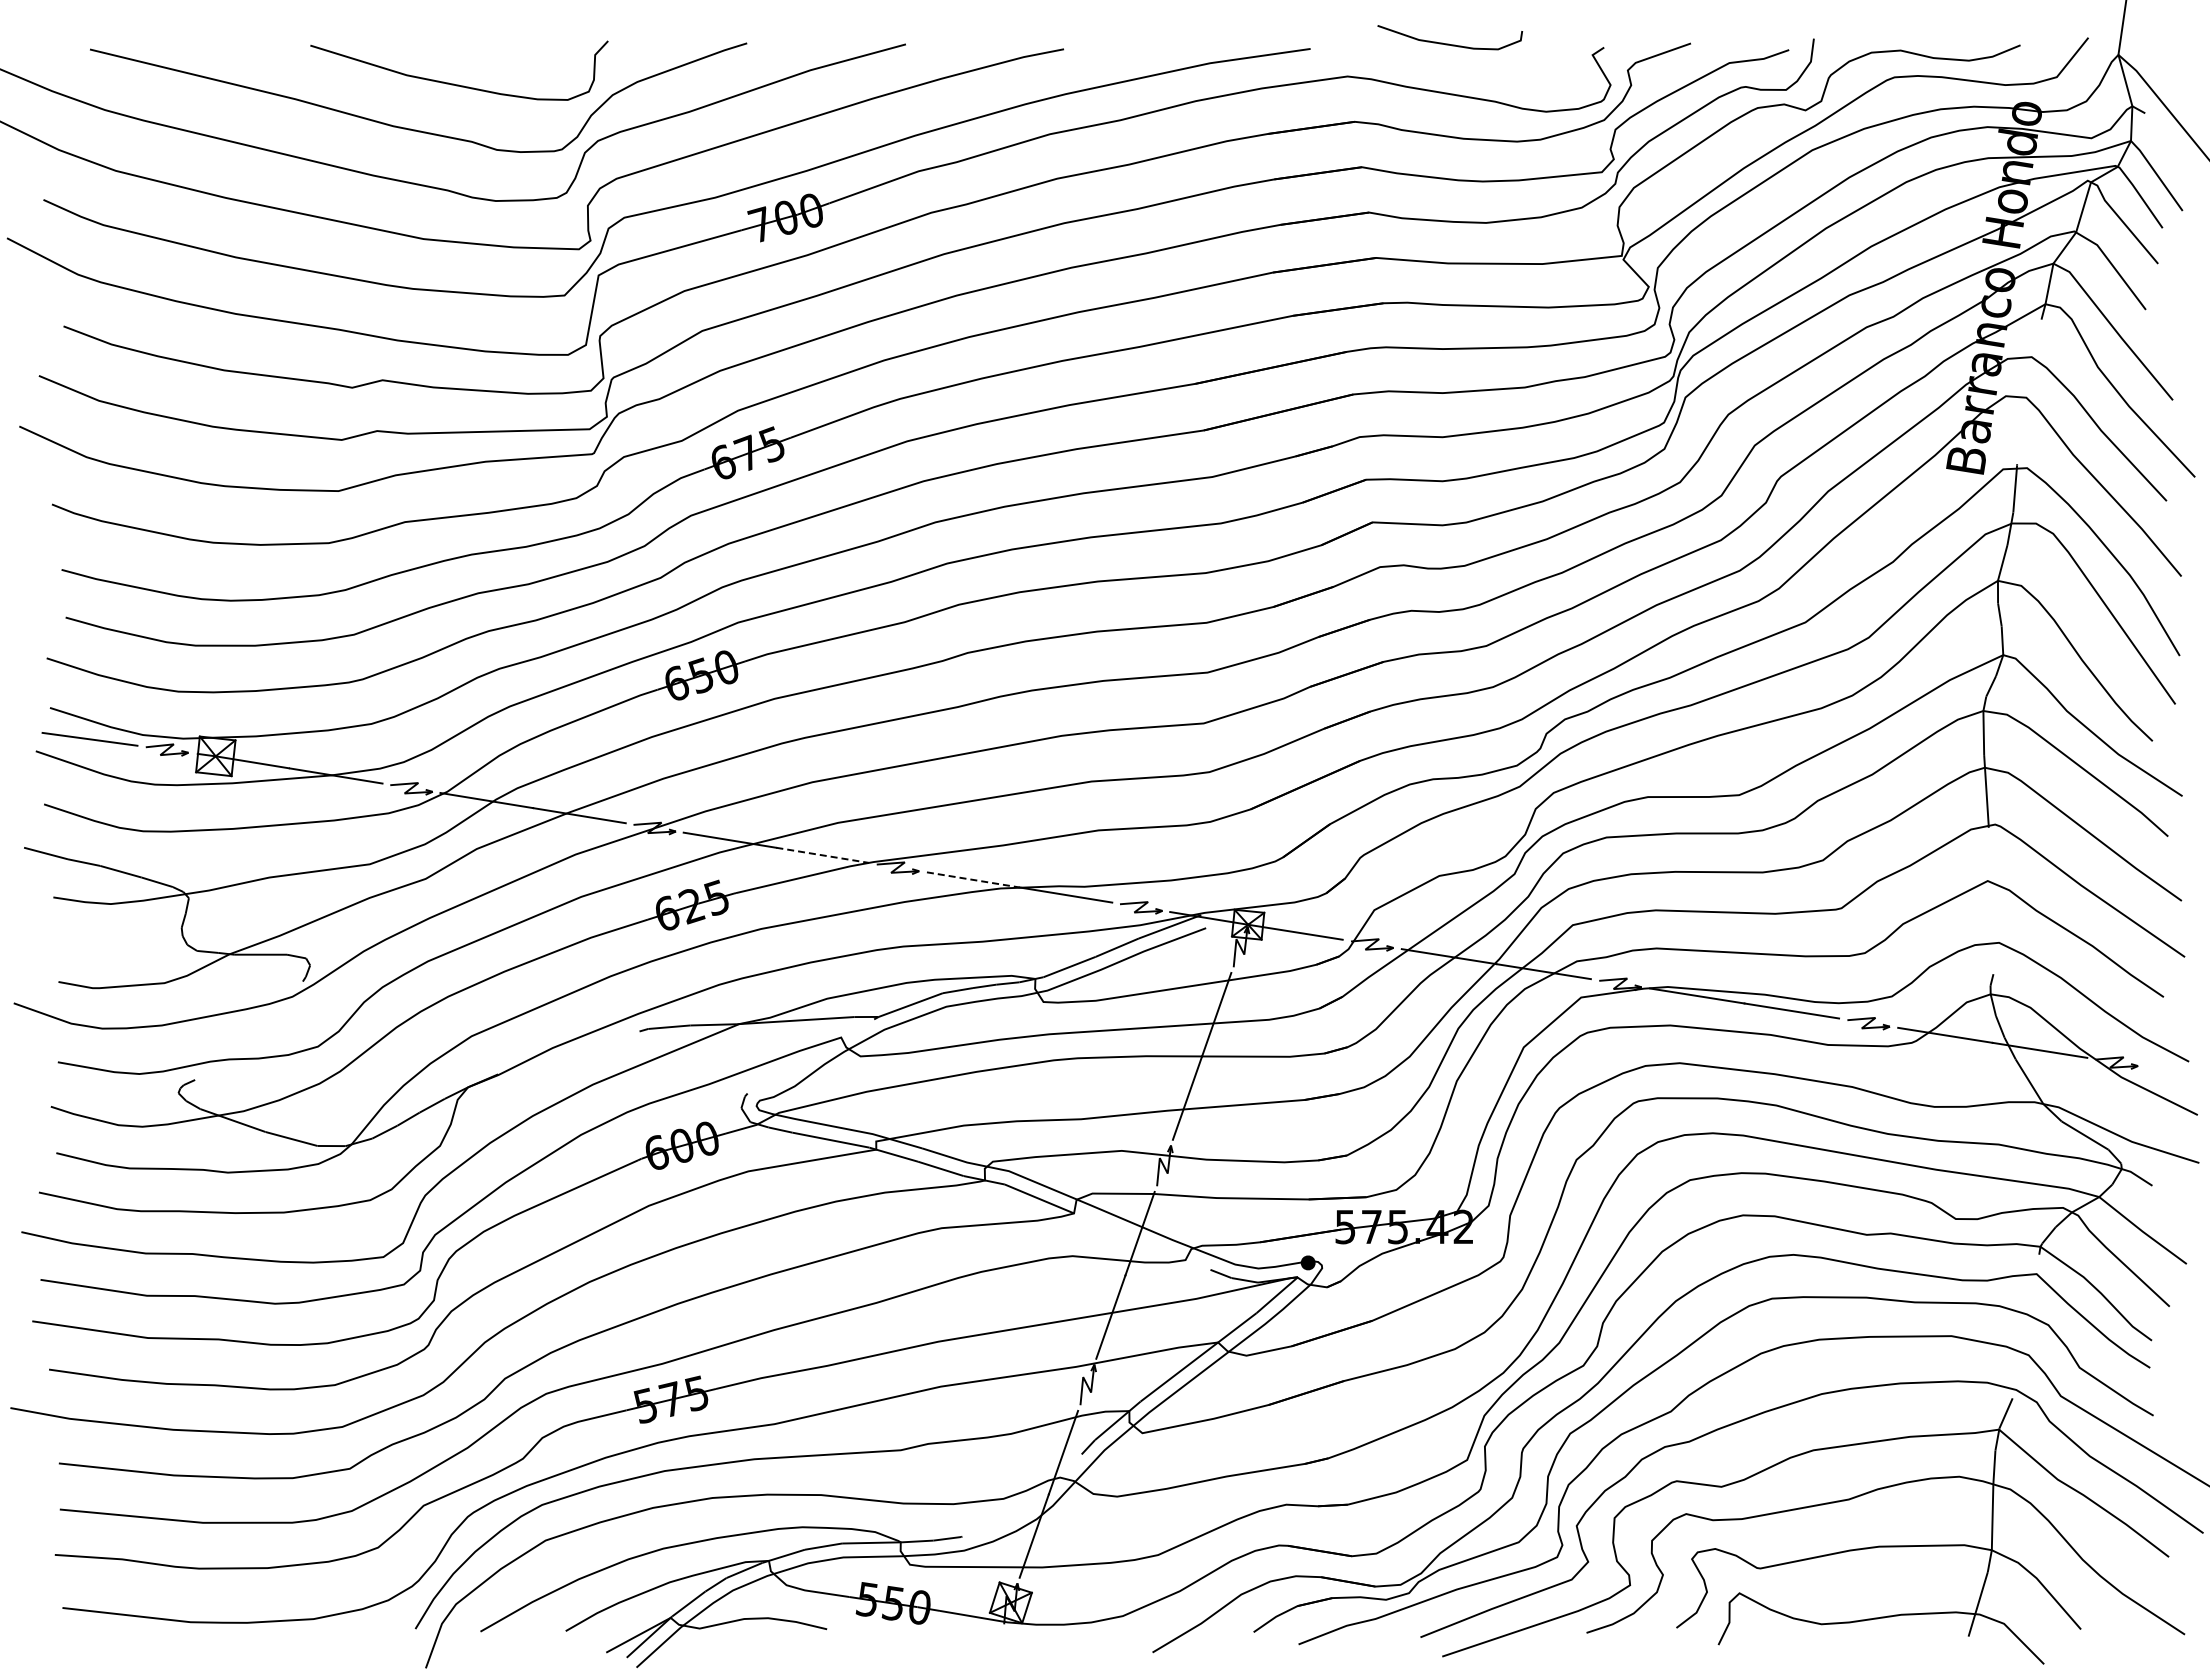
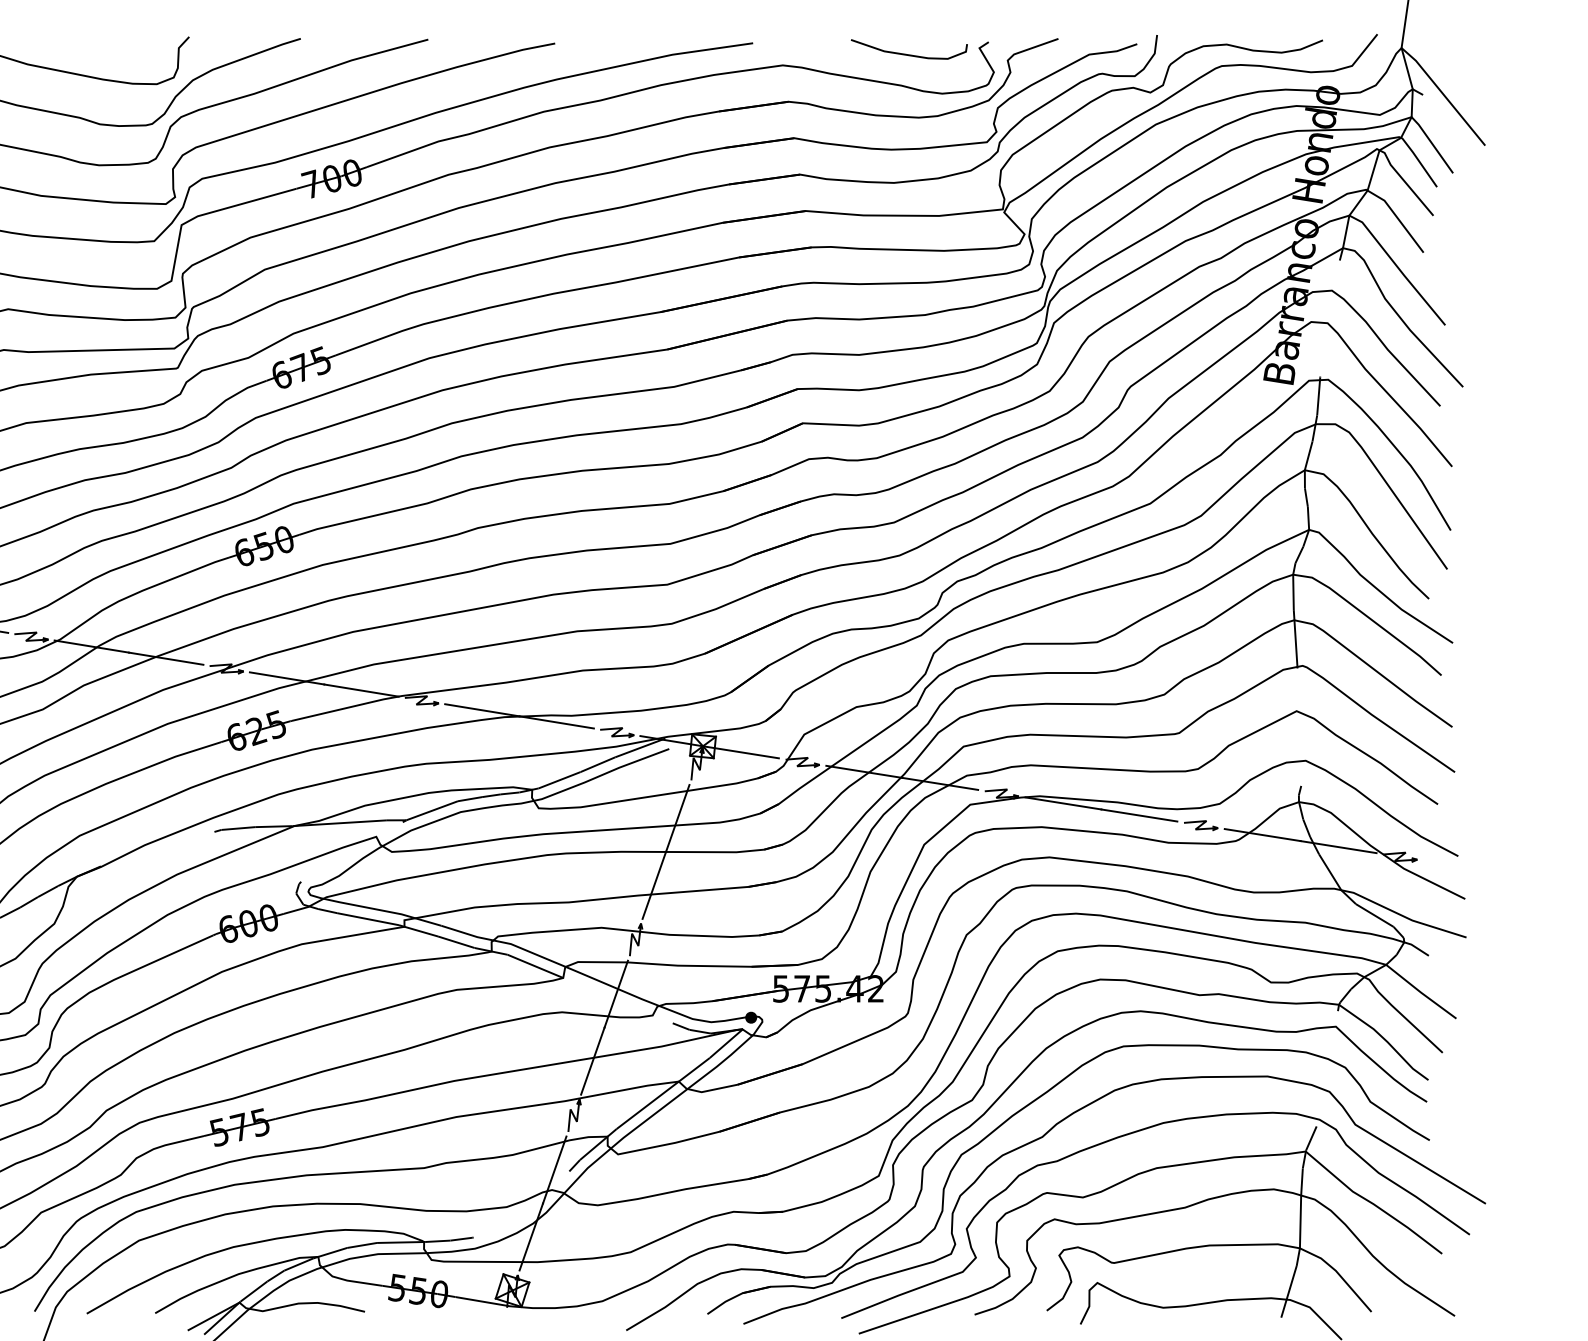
curve: (1449, 43) -> (908, 54), moved
line: (822, 855) -> (361, 690), dashed -> solid
line: (973, 879) -> (482, 709), dashed -> solid

